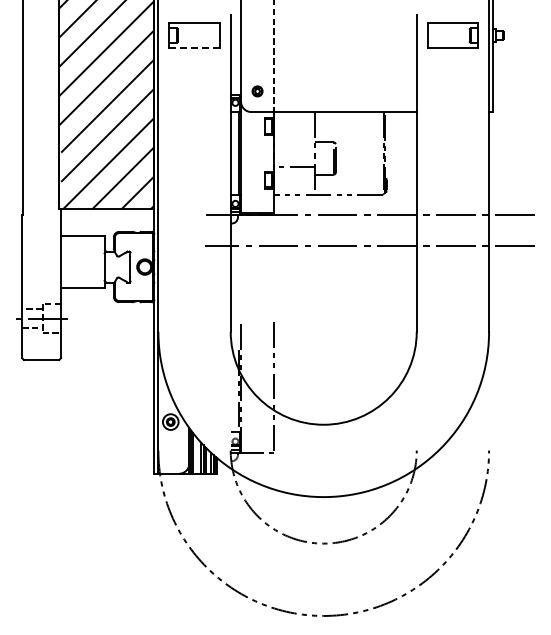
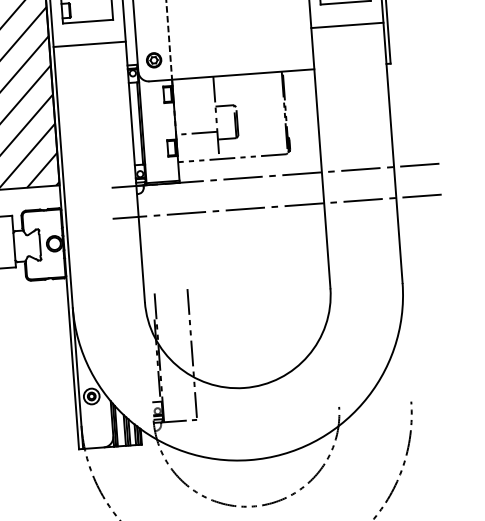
line: (195, 47) -> (88, 21), dashed -> solid
line: (194, 70) -> (89, 44), added
line: (452, 70) -> (346, 25), added
part: (257, 91) -> (154, 60), size x1.43

